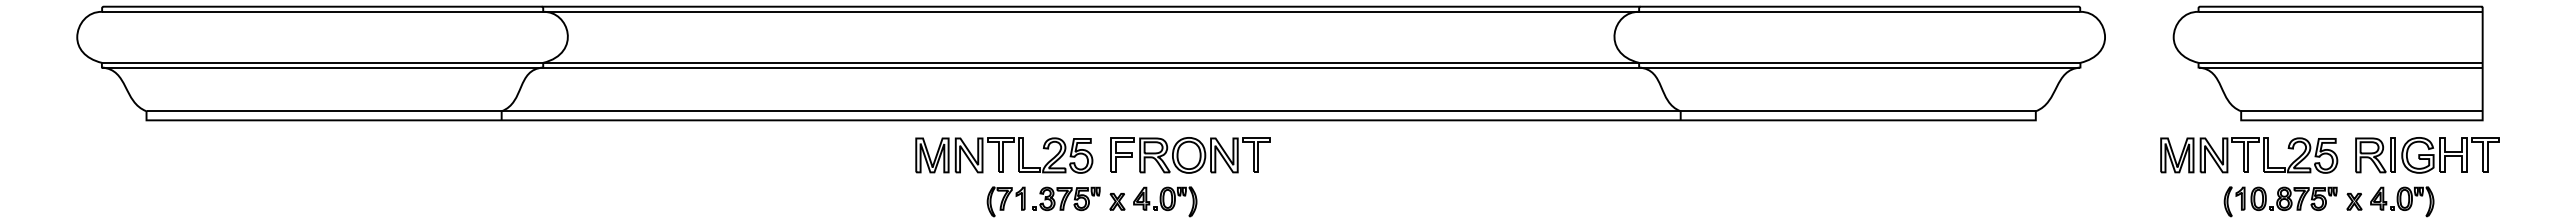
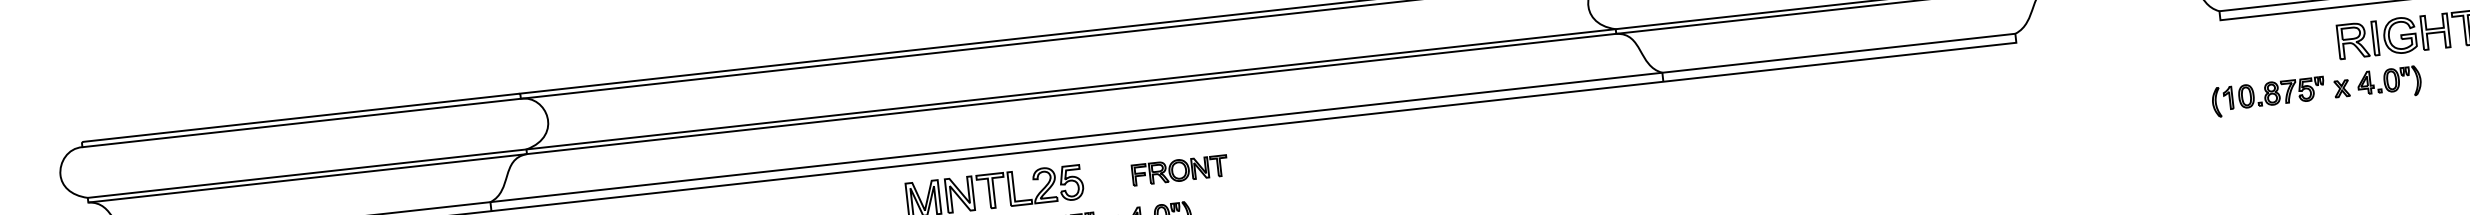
part: (1190, 155) -> (1179, 170), size x0.6
part: (2249, 155) -> (2232, 54), removed

